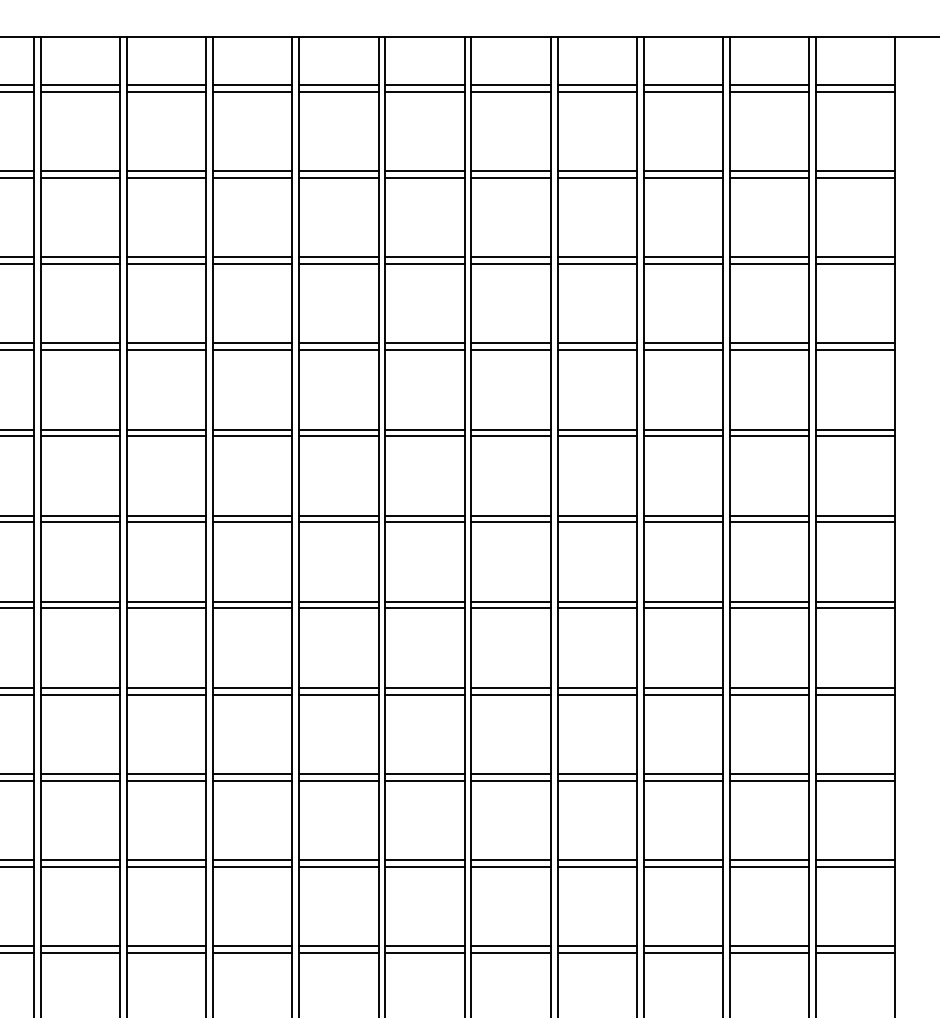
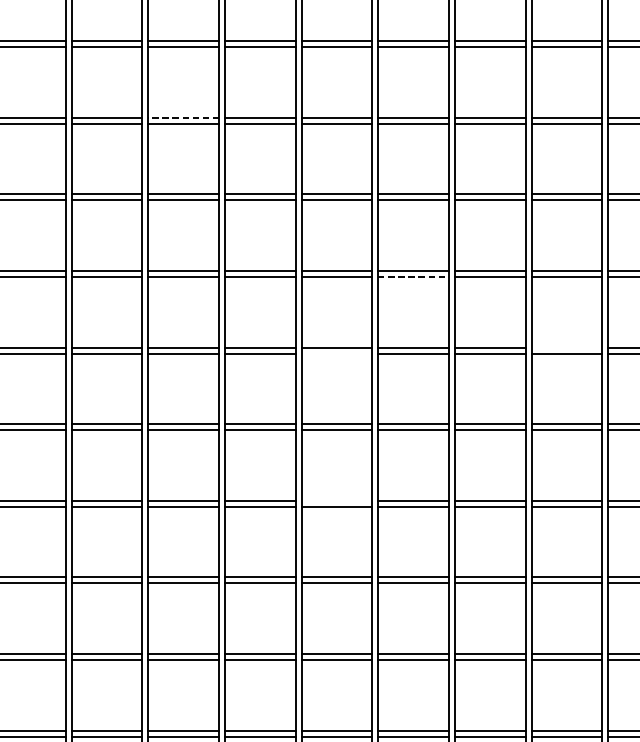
line: (252, 257) -> (183, 117), solid -> dashed
line: (511, 436) -> (413, 277), solid -> dashed
line: (683, 515) -> (566, 347), removed
line: (424, 522) -> (336, 353), removed
line: (424, 687) -> (336, 500), removed

